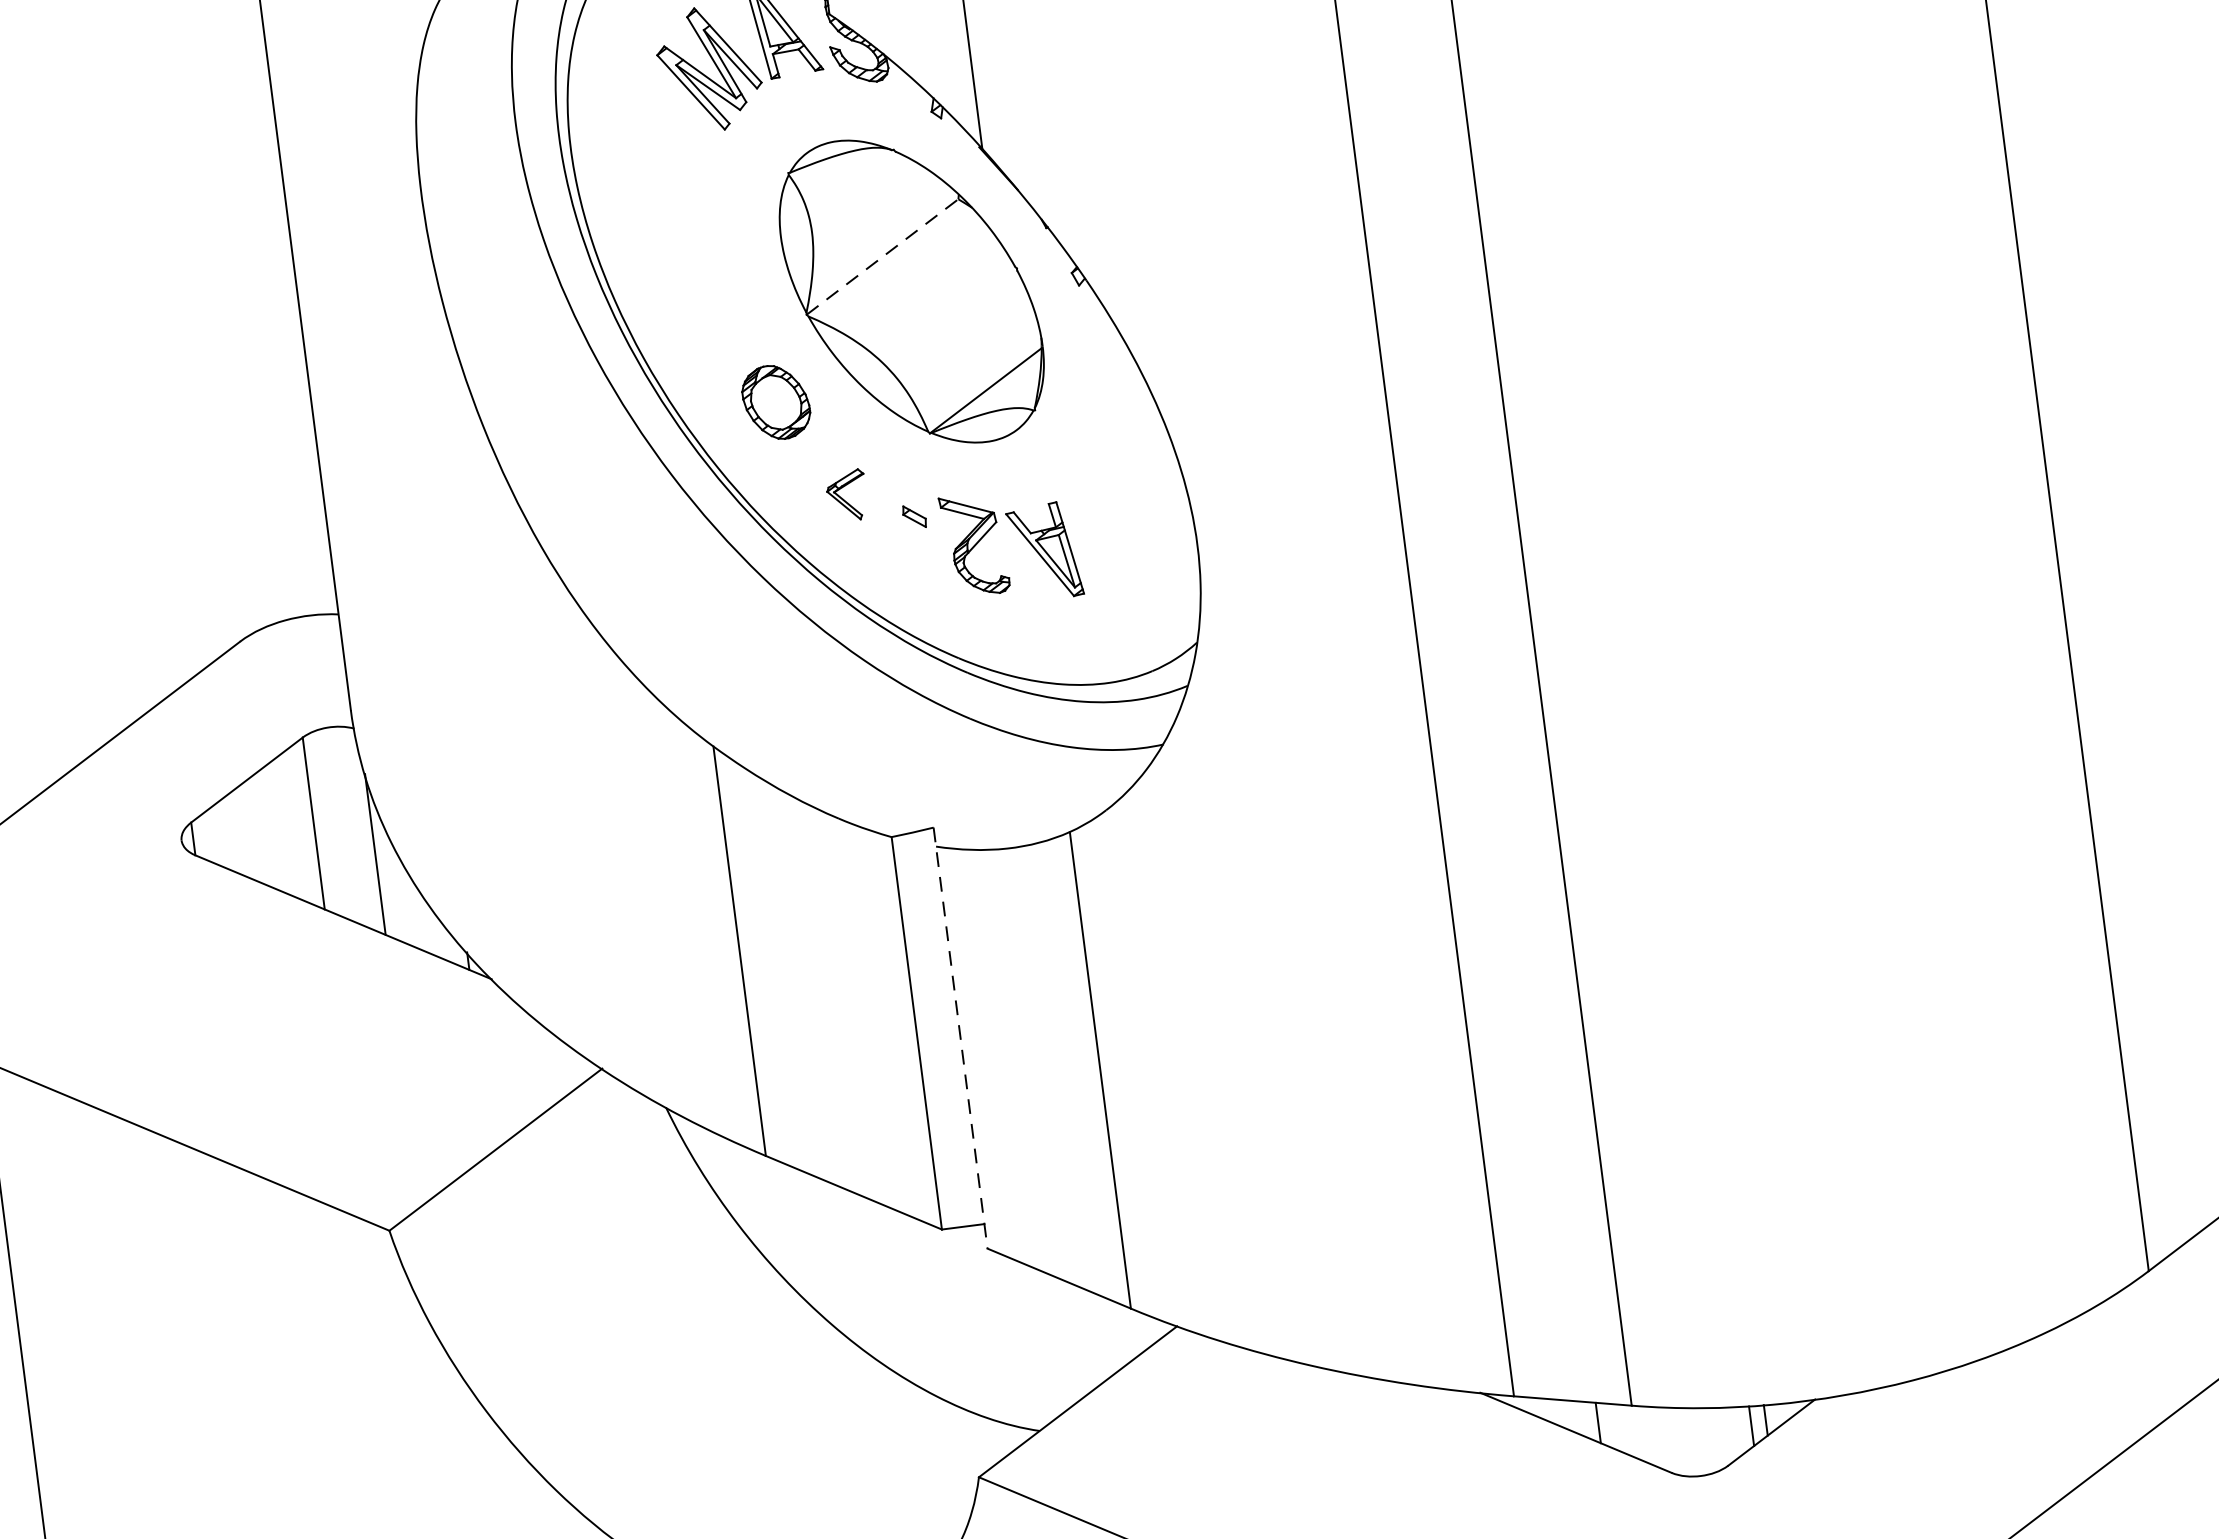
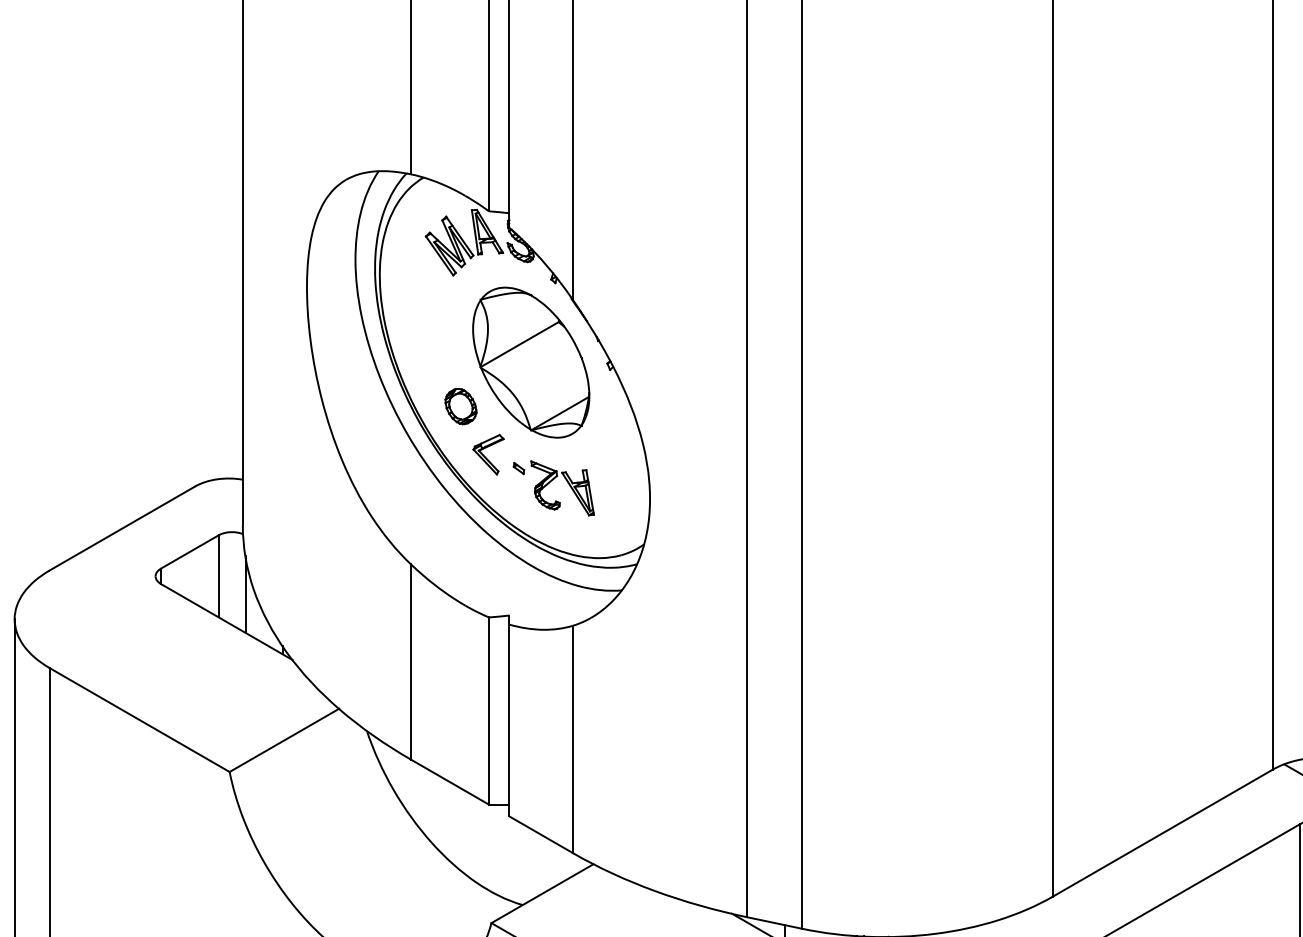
line: (884, 256) -> (520, 344), dashed -> solid
part: (846, 495) -> (488, 454), size x1.67
line: (961, 1039) -> (509, 716), dashed -> solid

